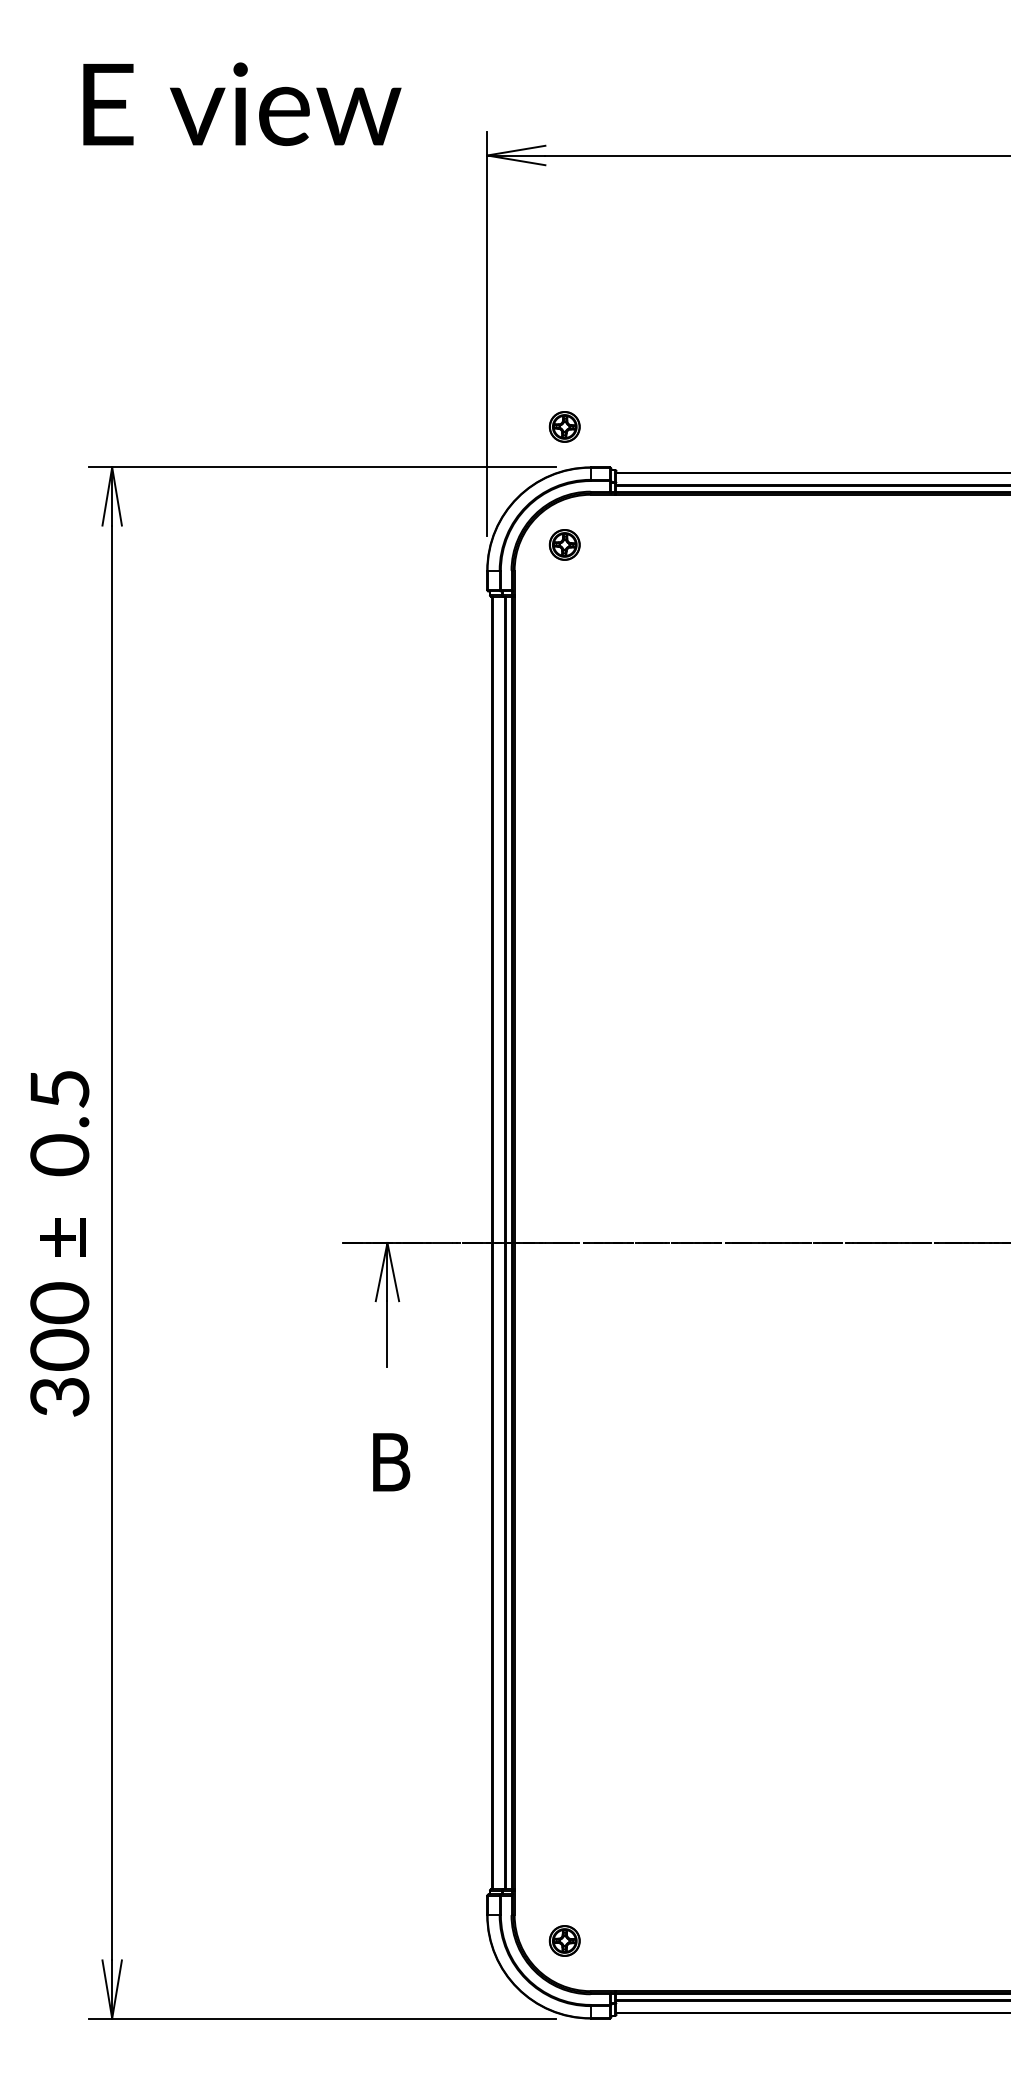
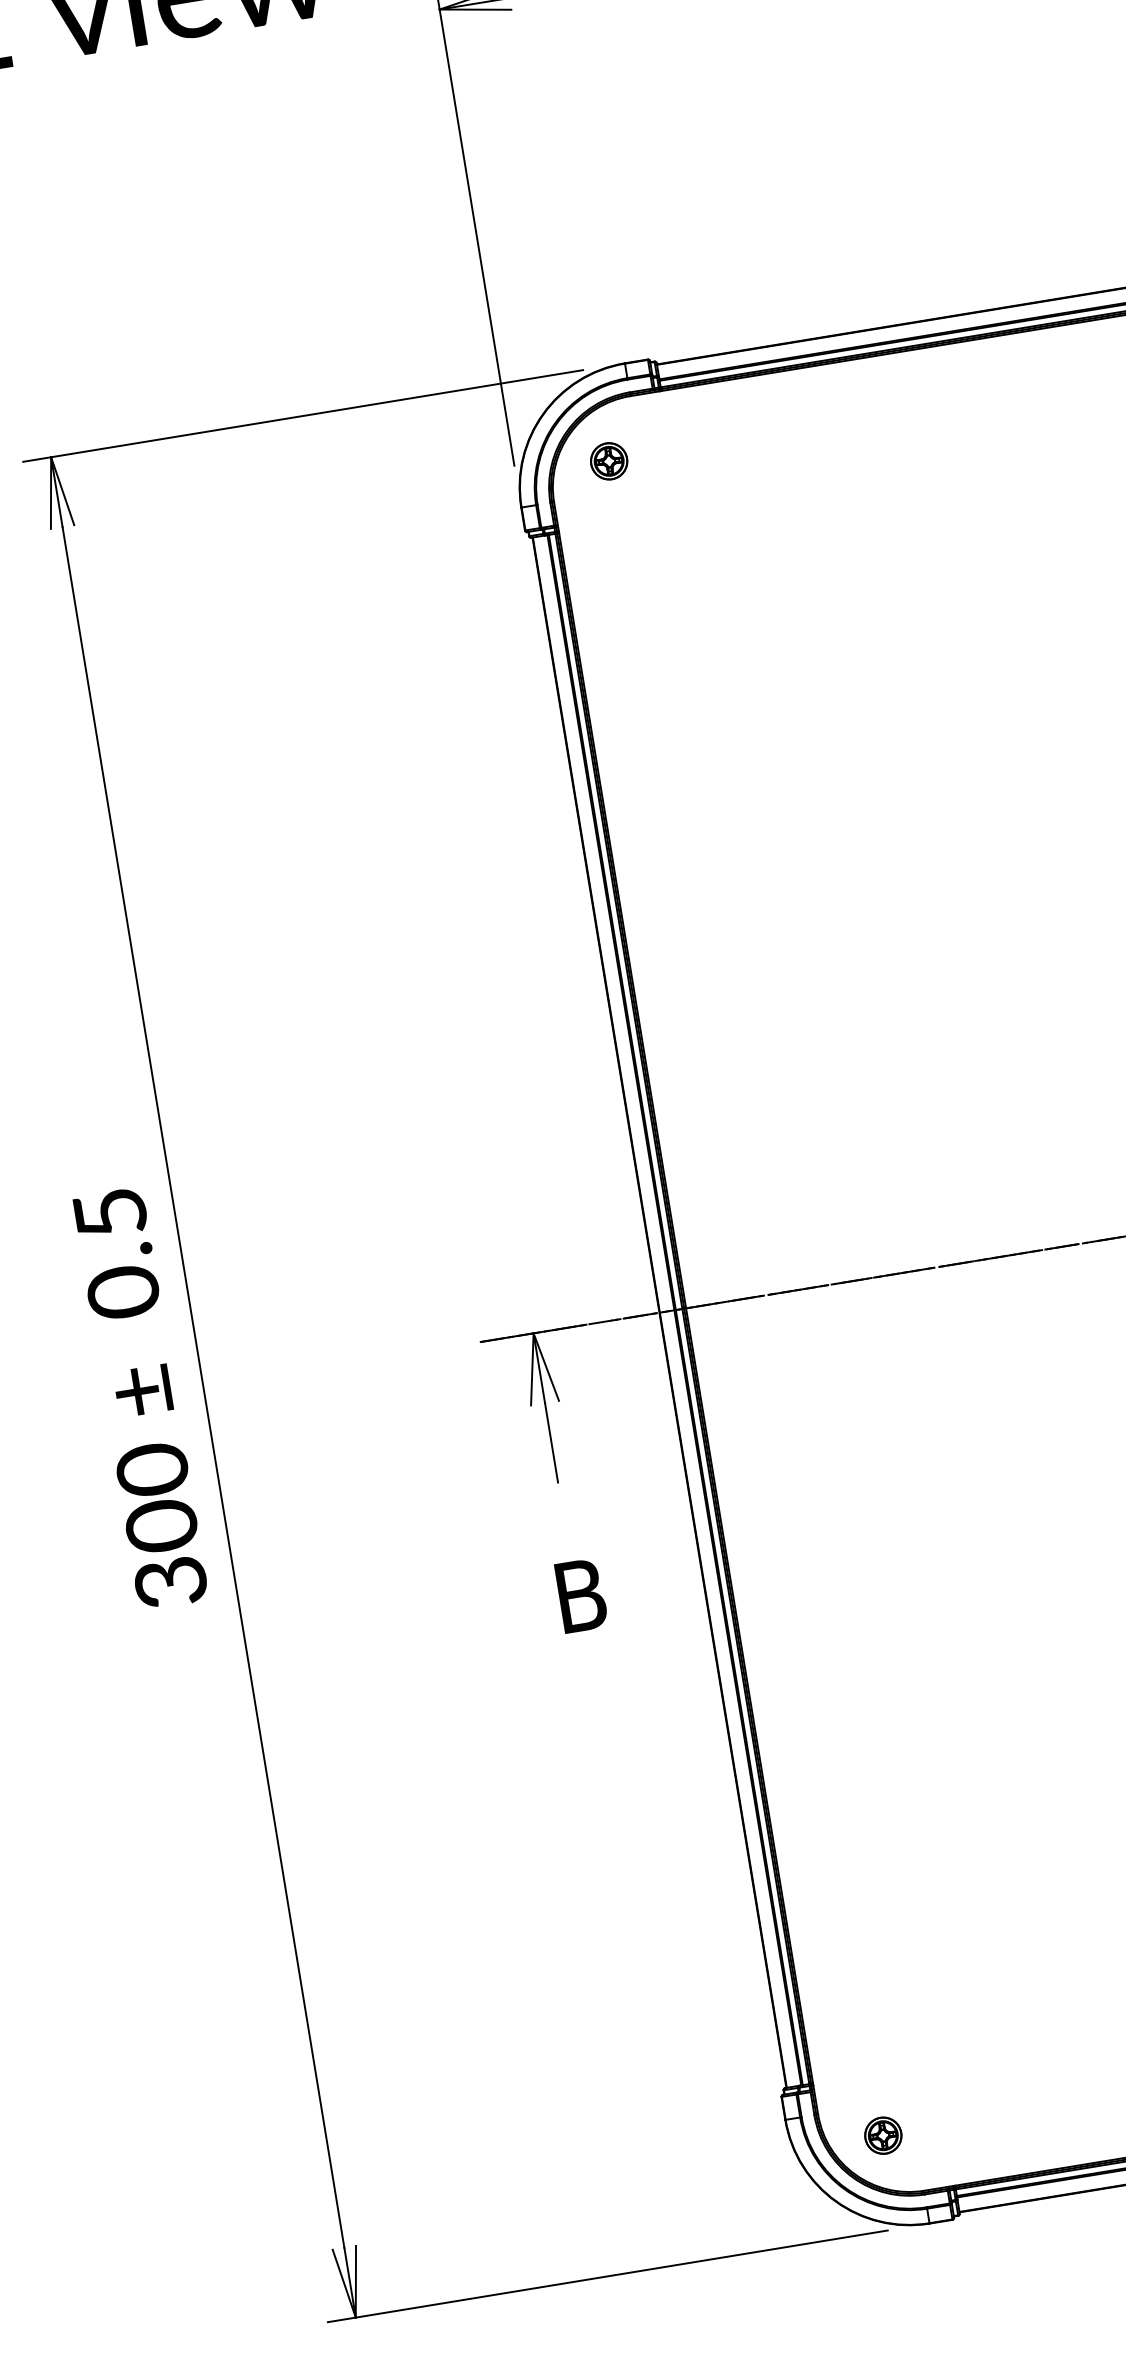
part: (564, 426) -> (585, 319), removed

